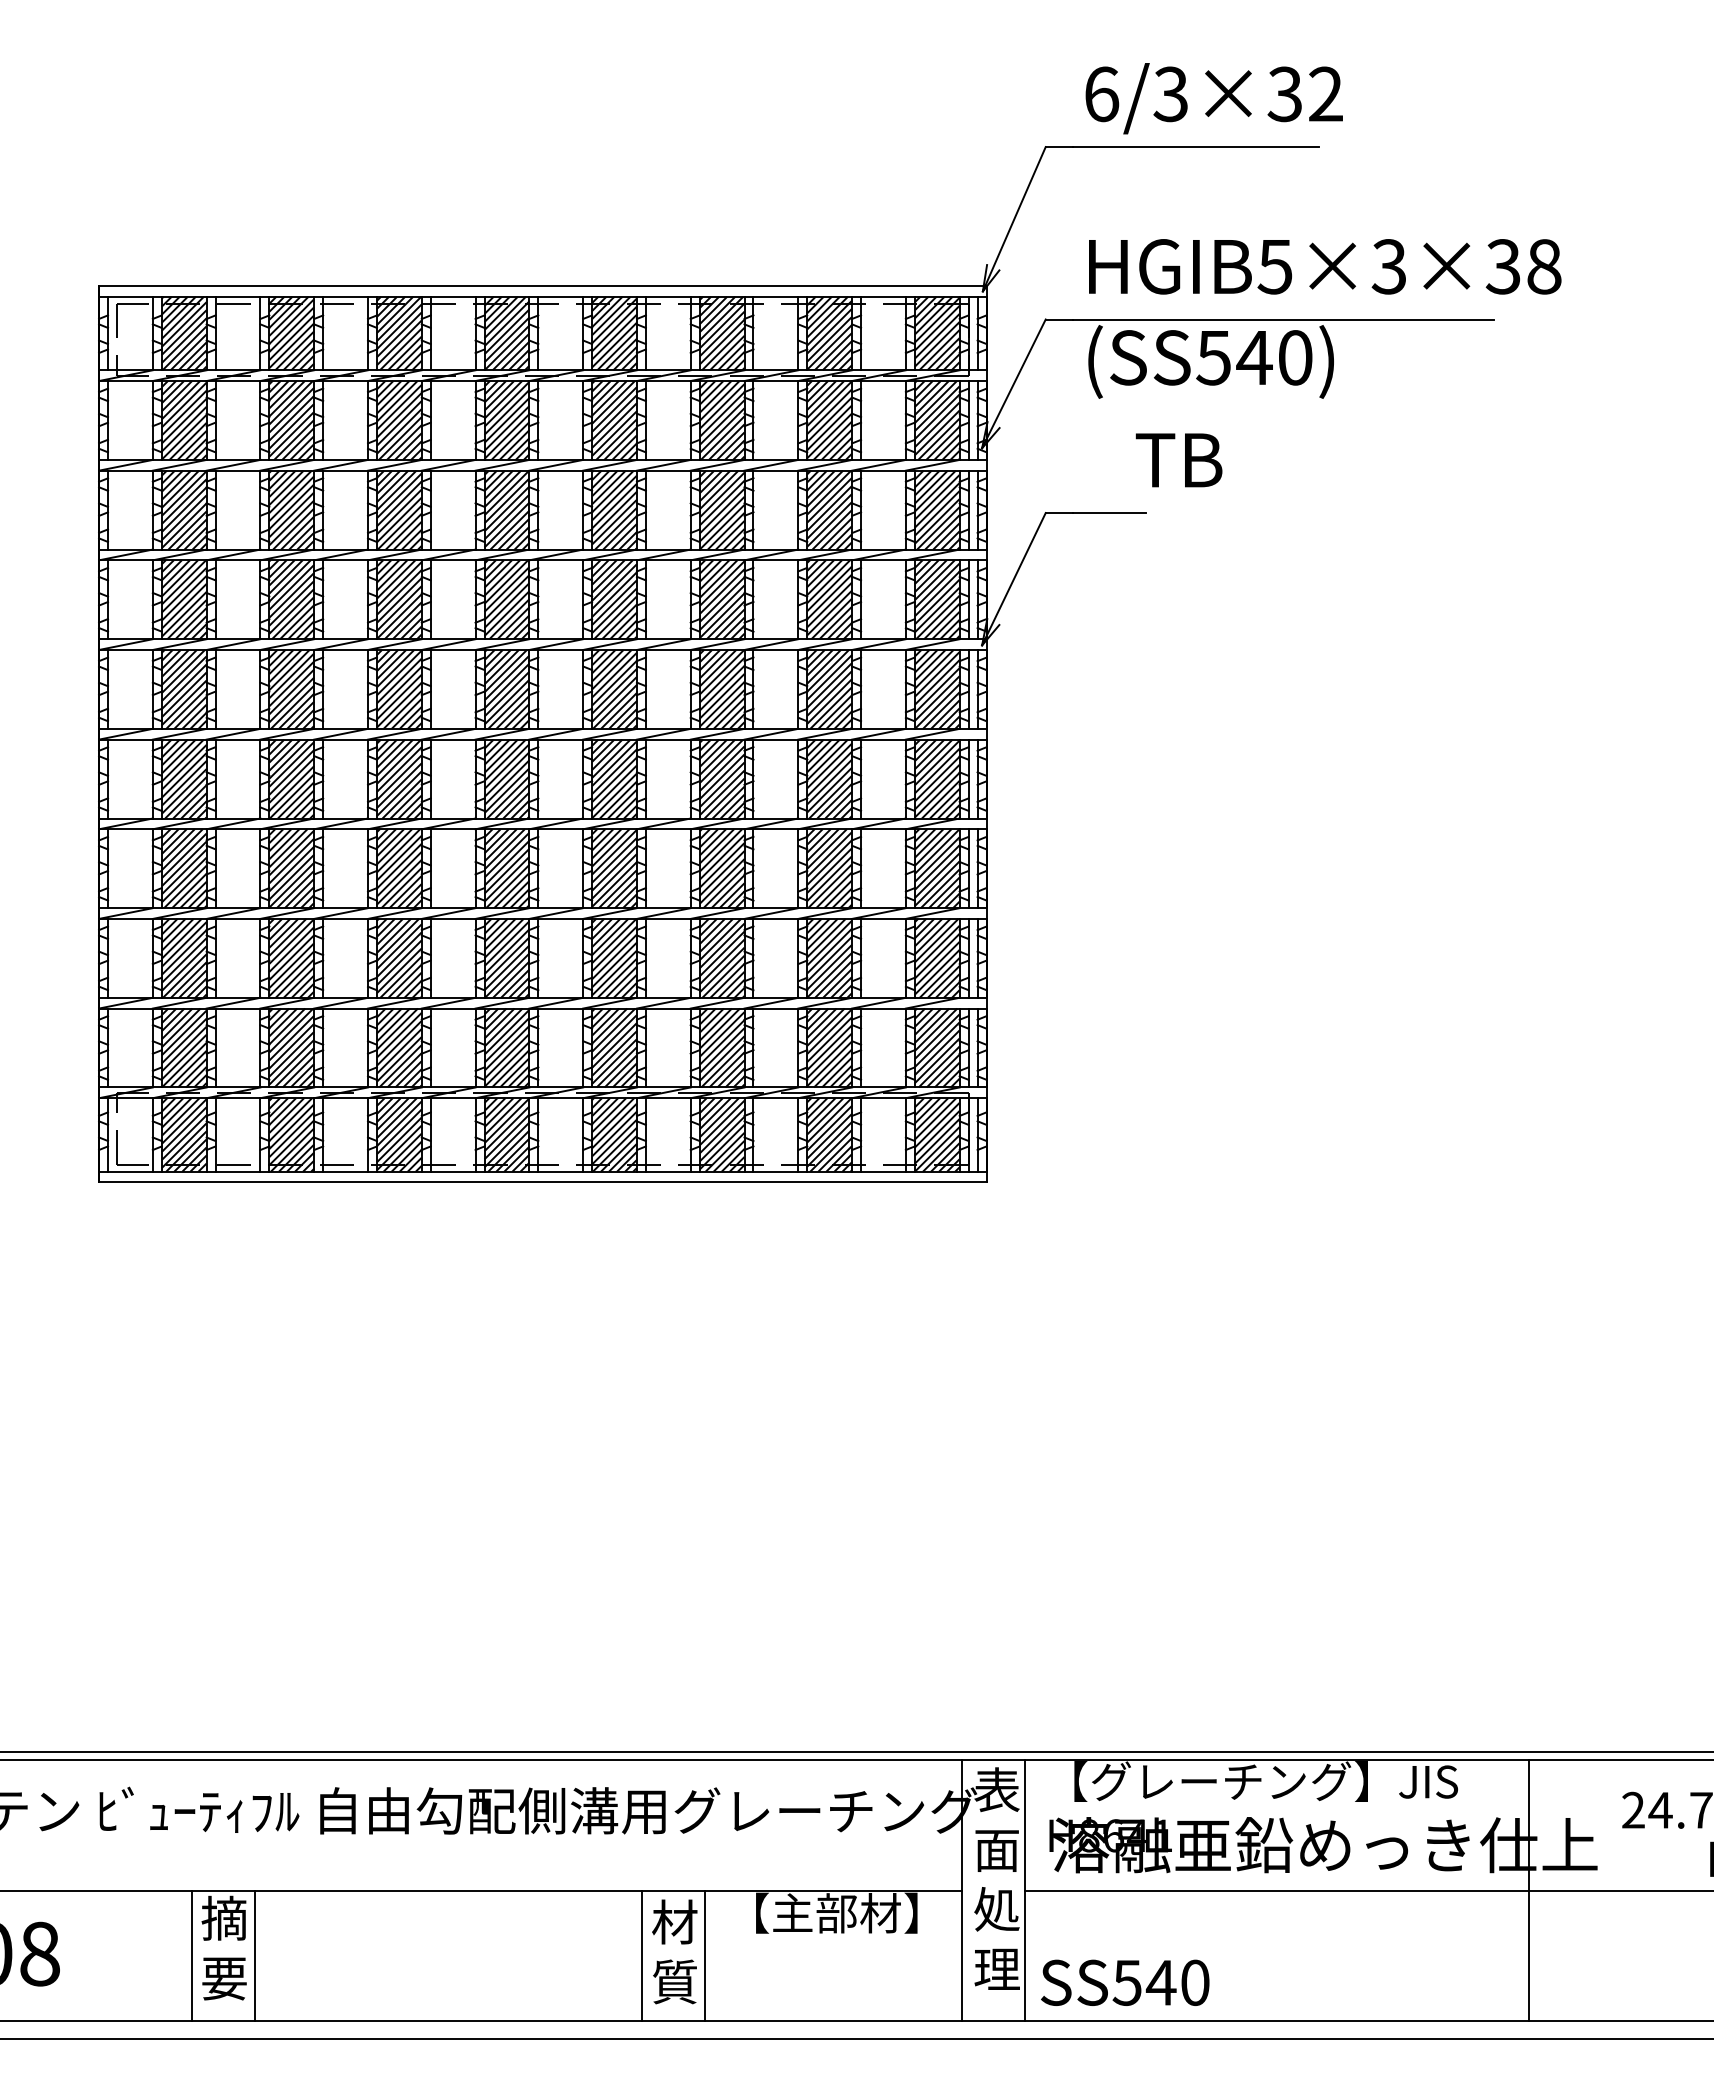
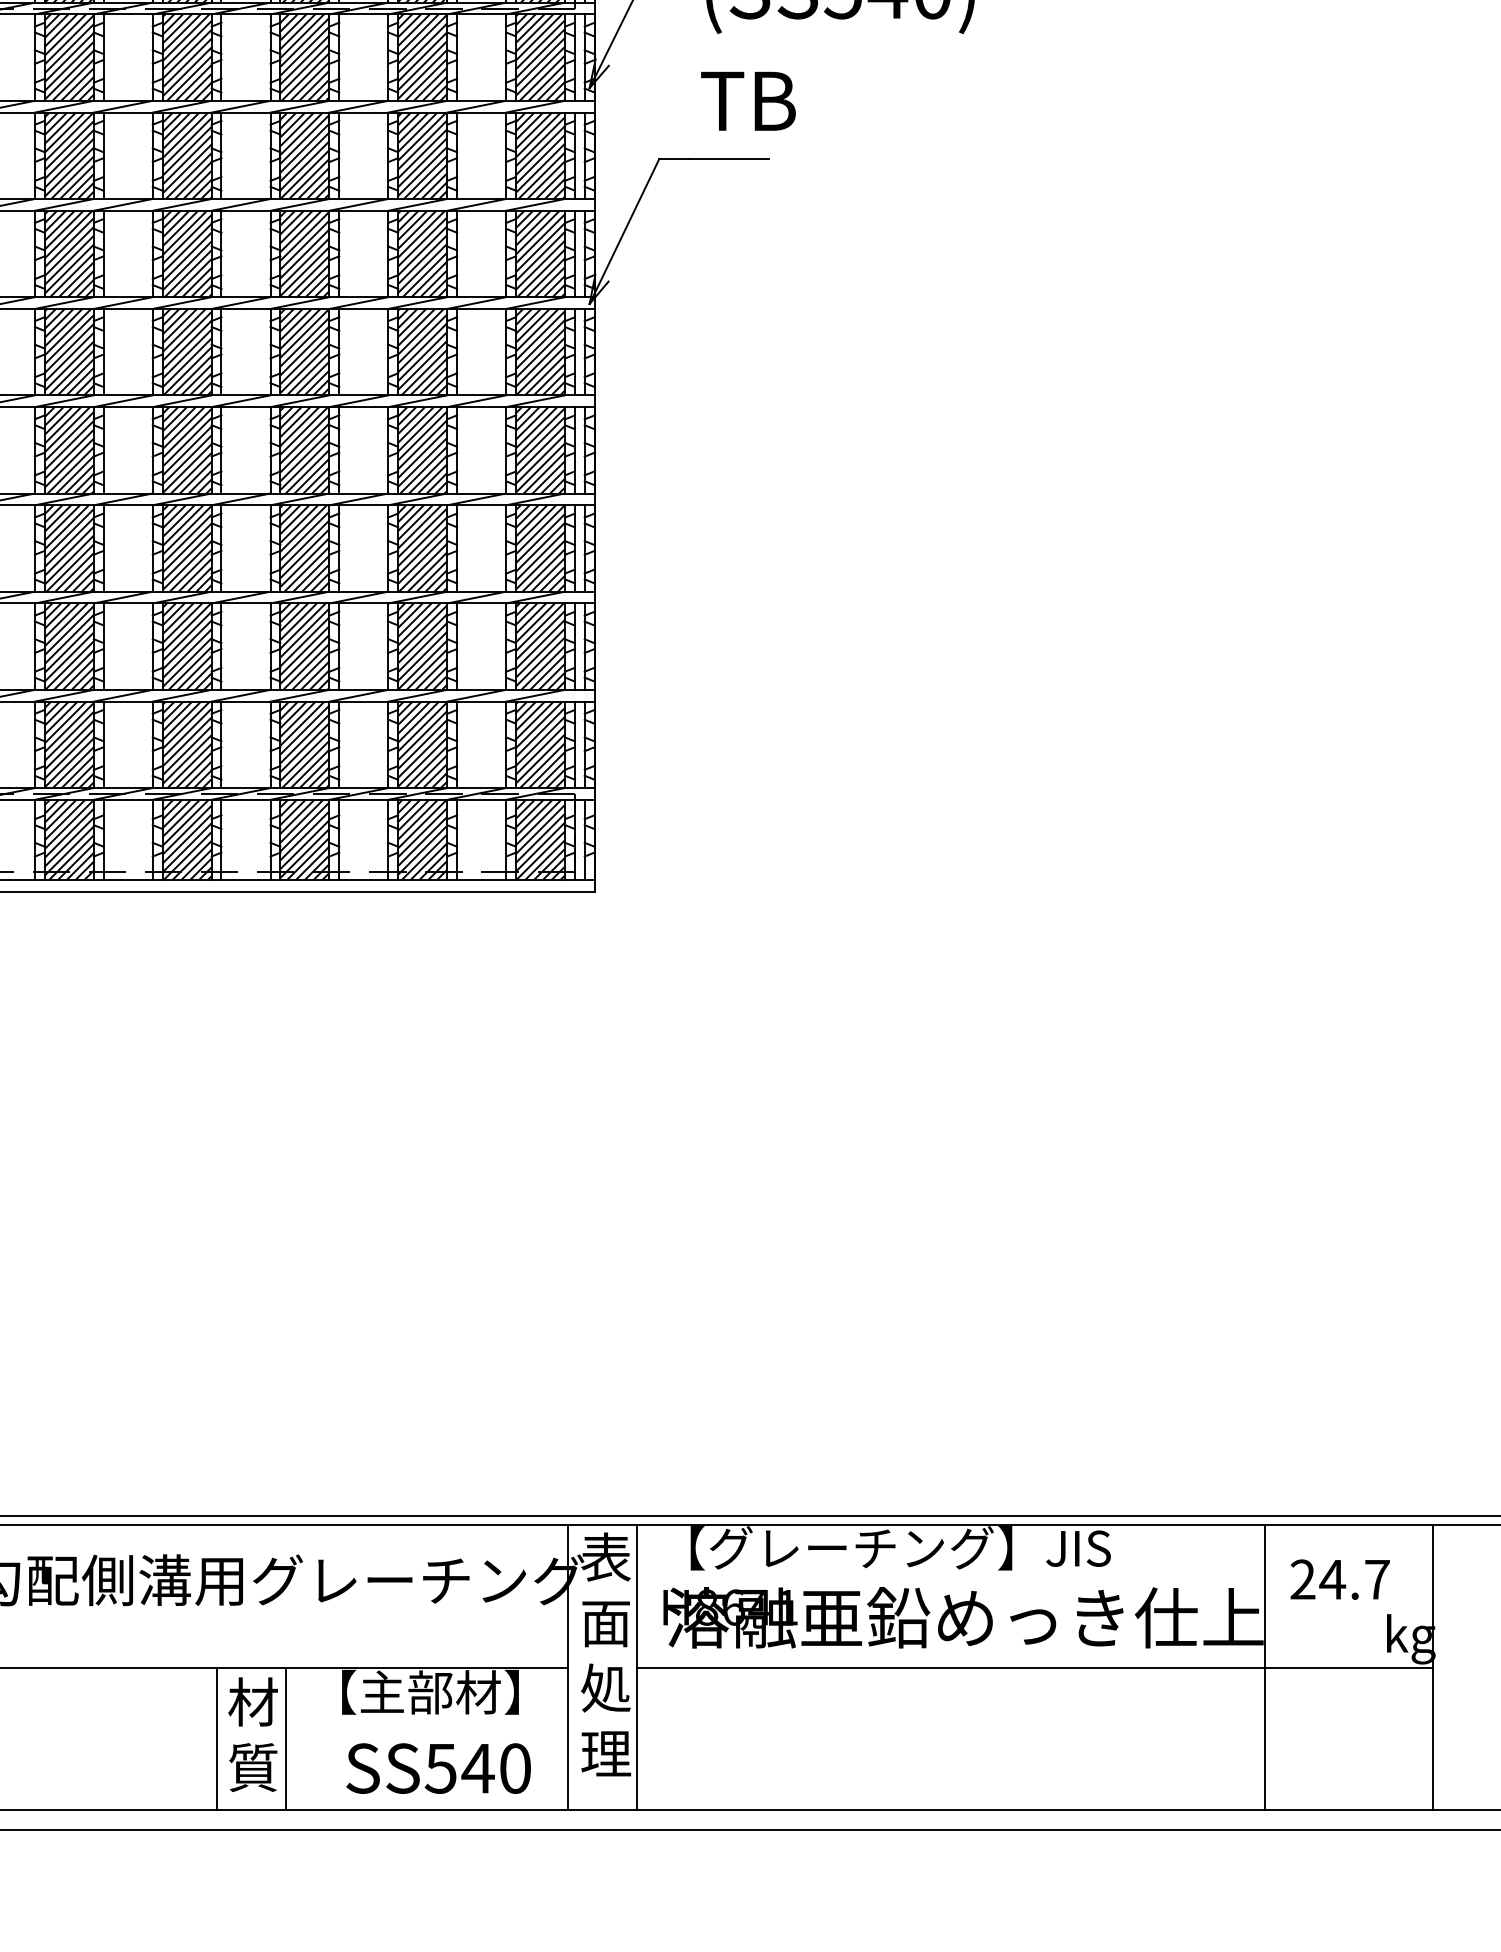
text: (1178, 460) -> (747, 101), moved
line: (1528, 1890) -> (1264, 1667), moved
text: (1125, 1982) -> (438, 1768), moved

